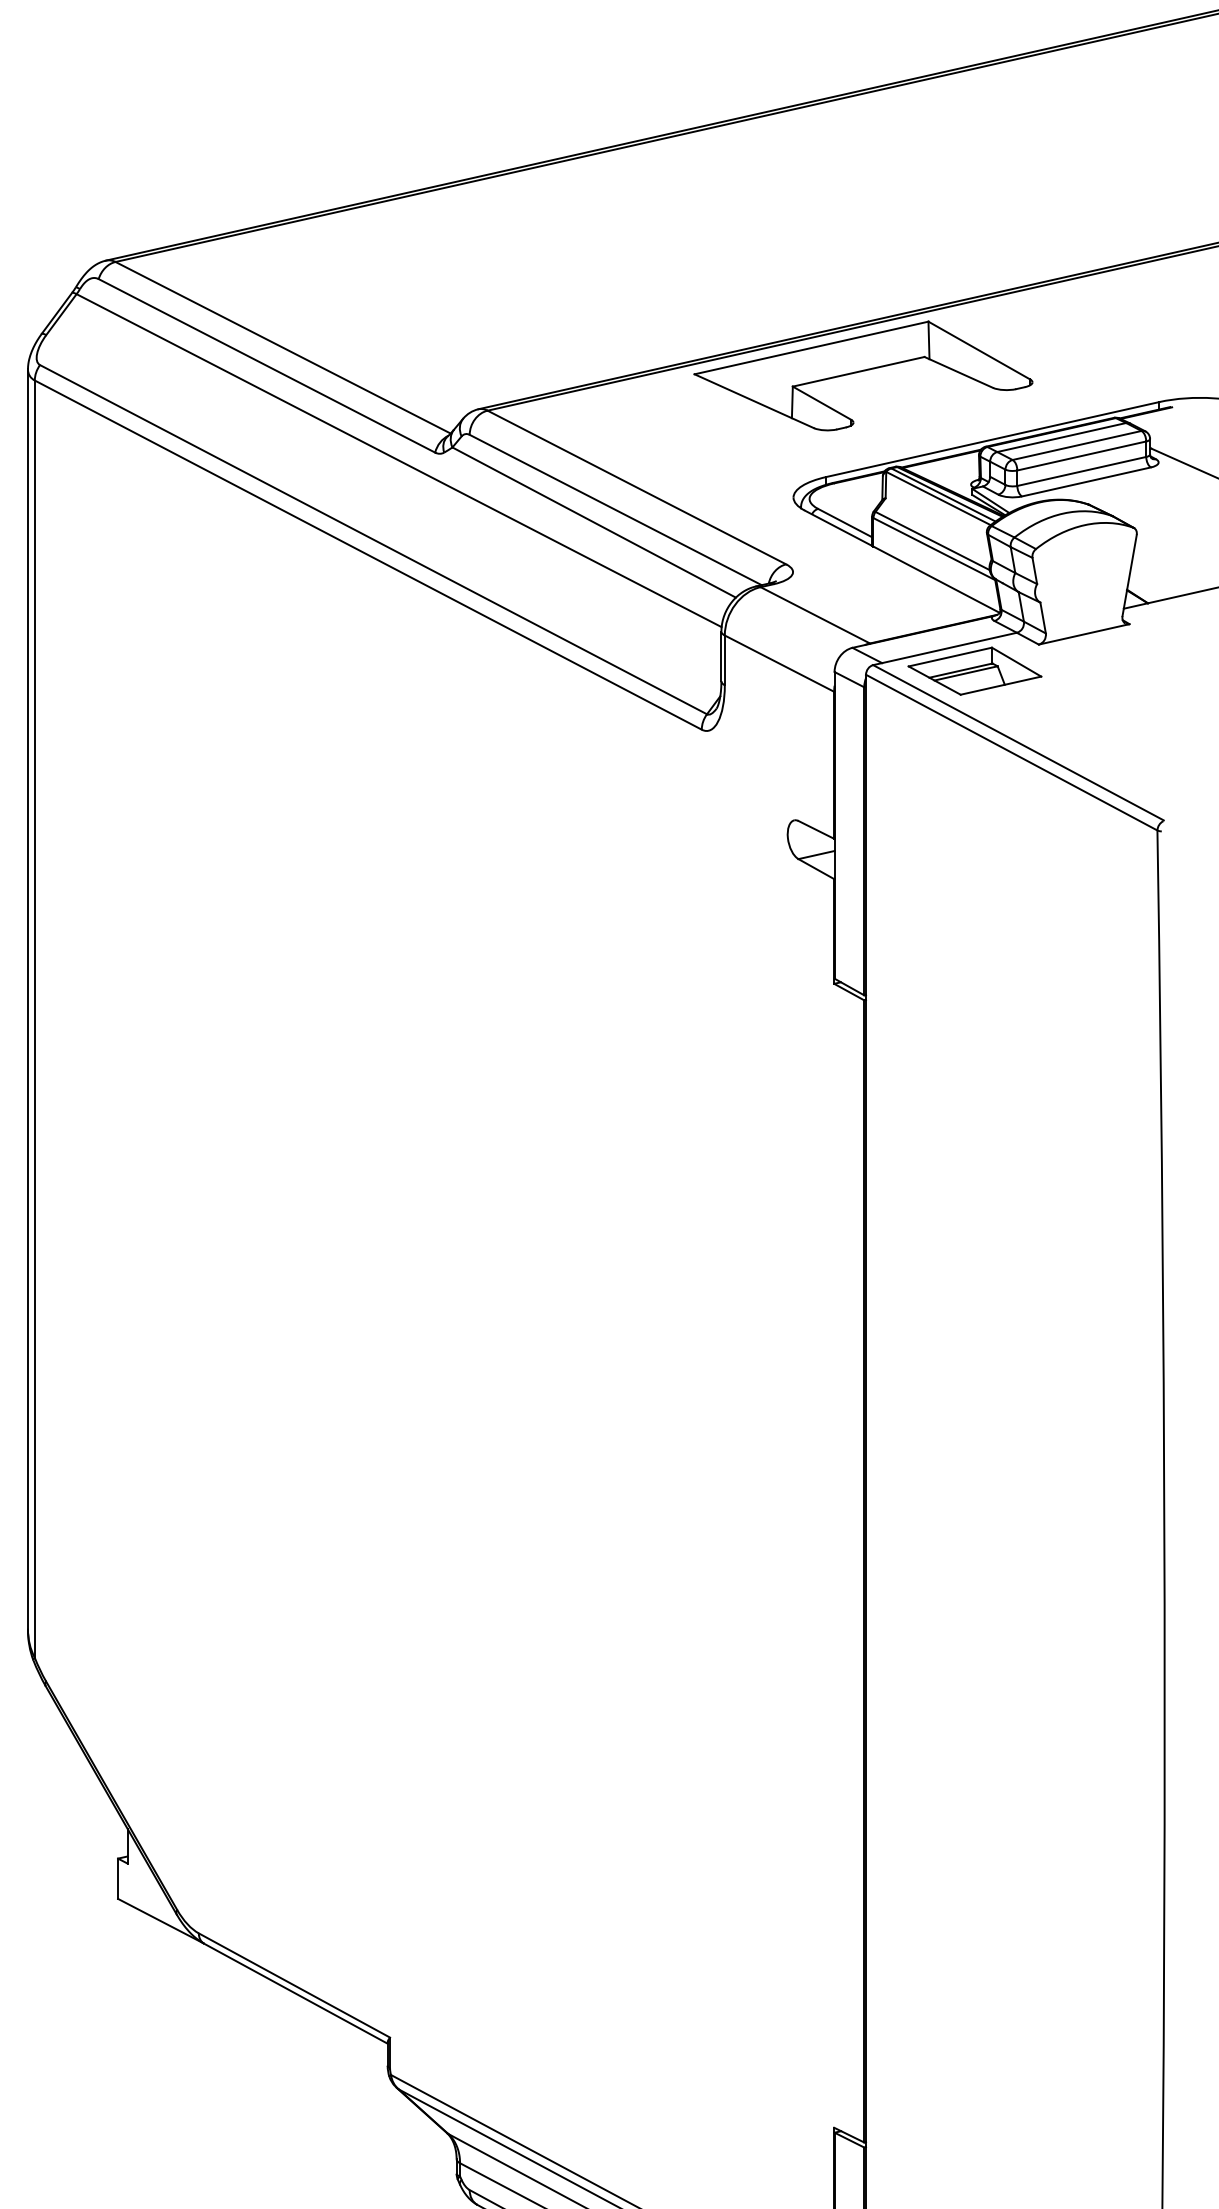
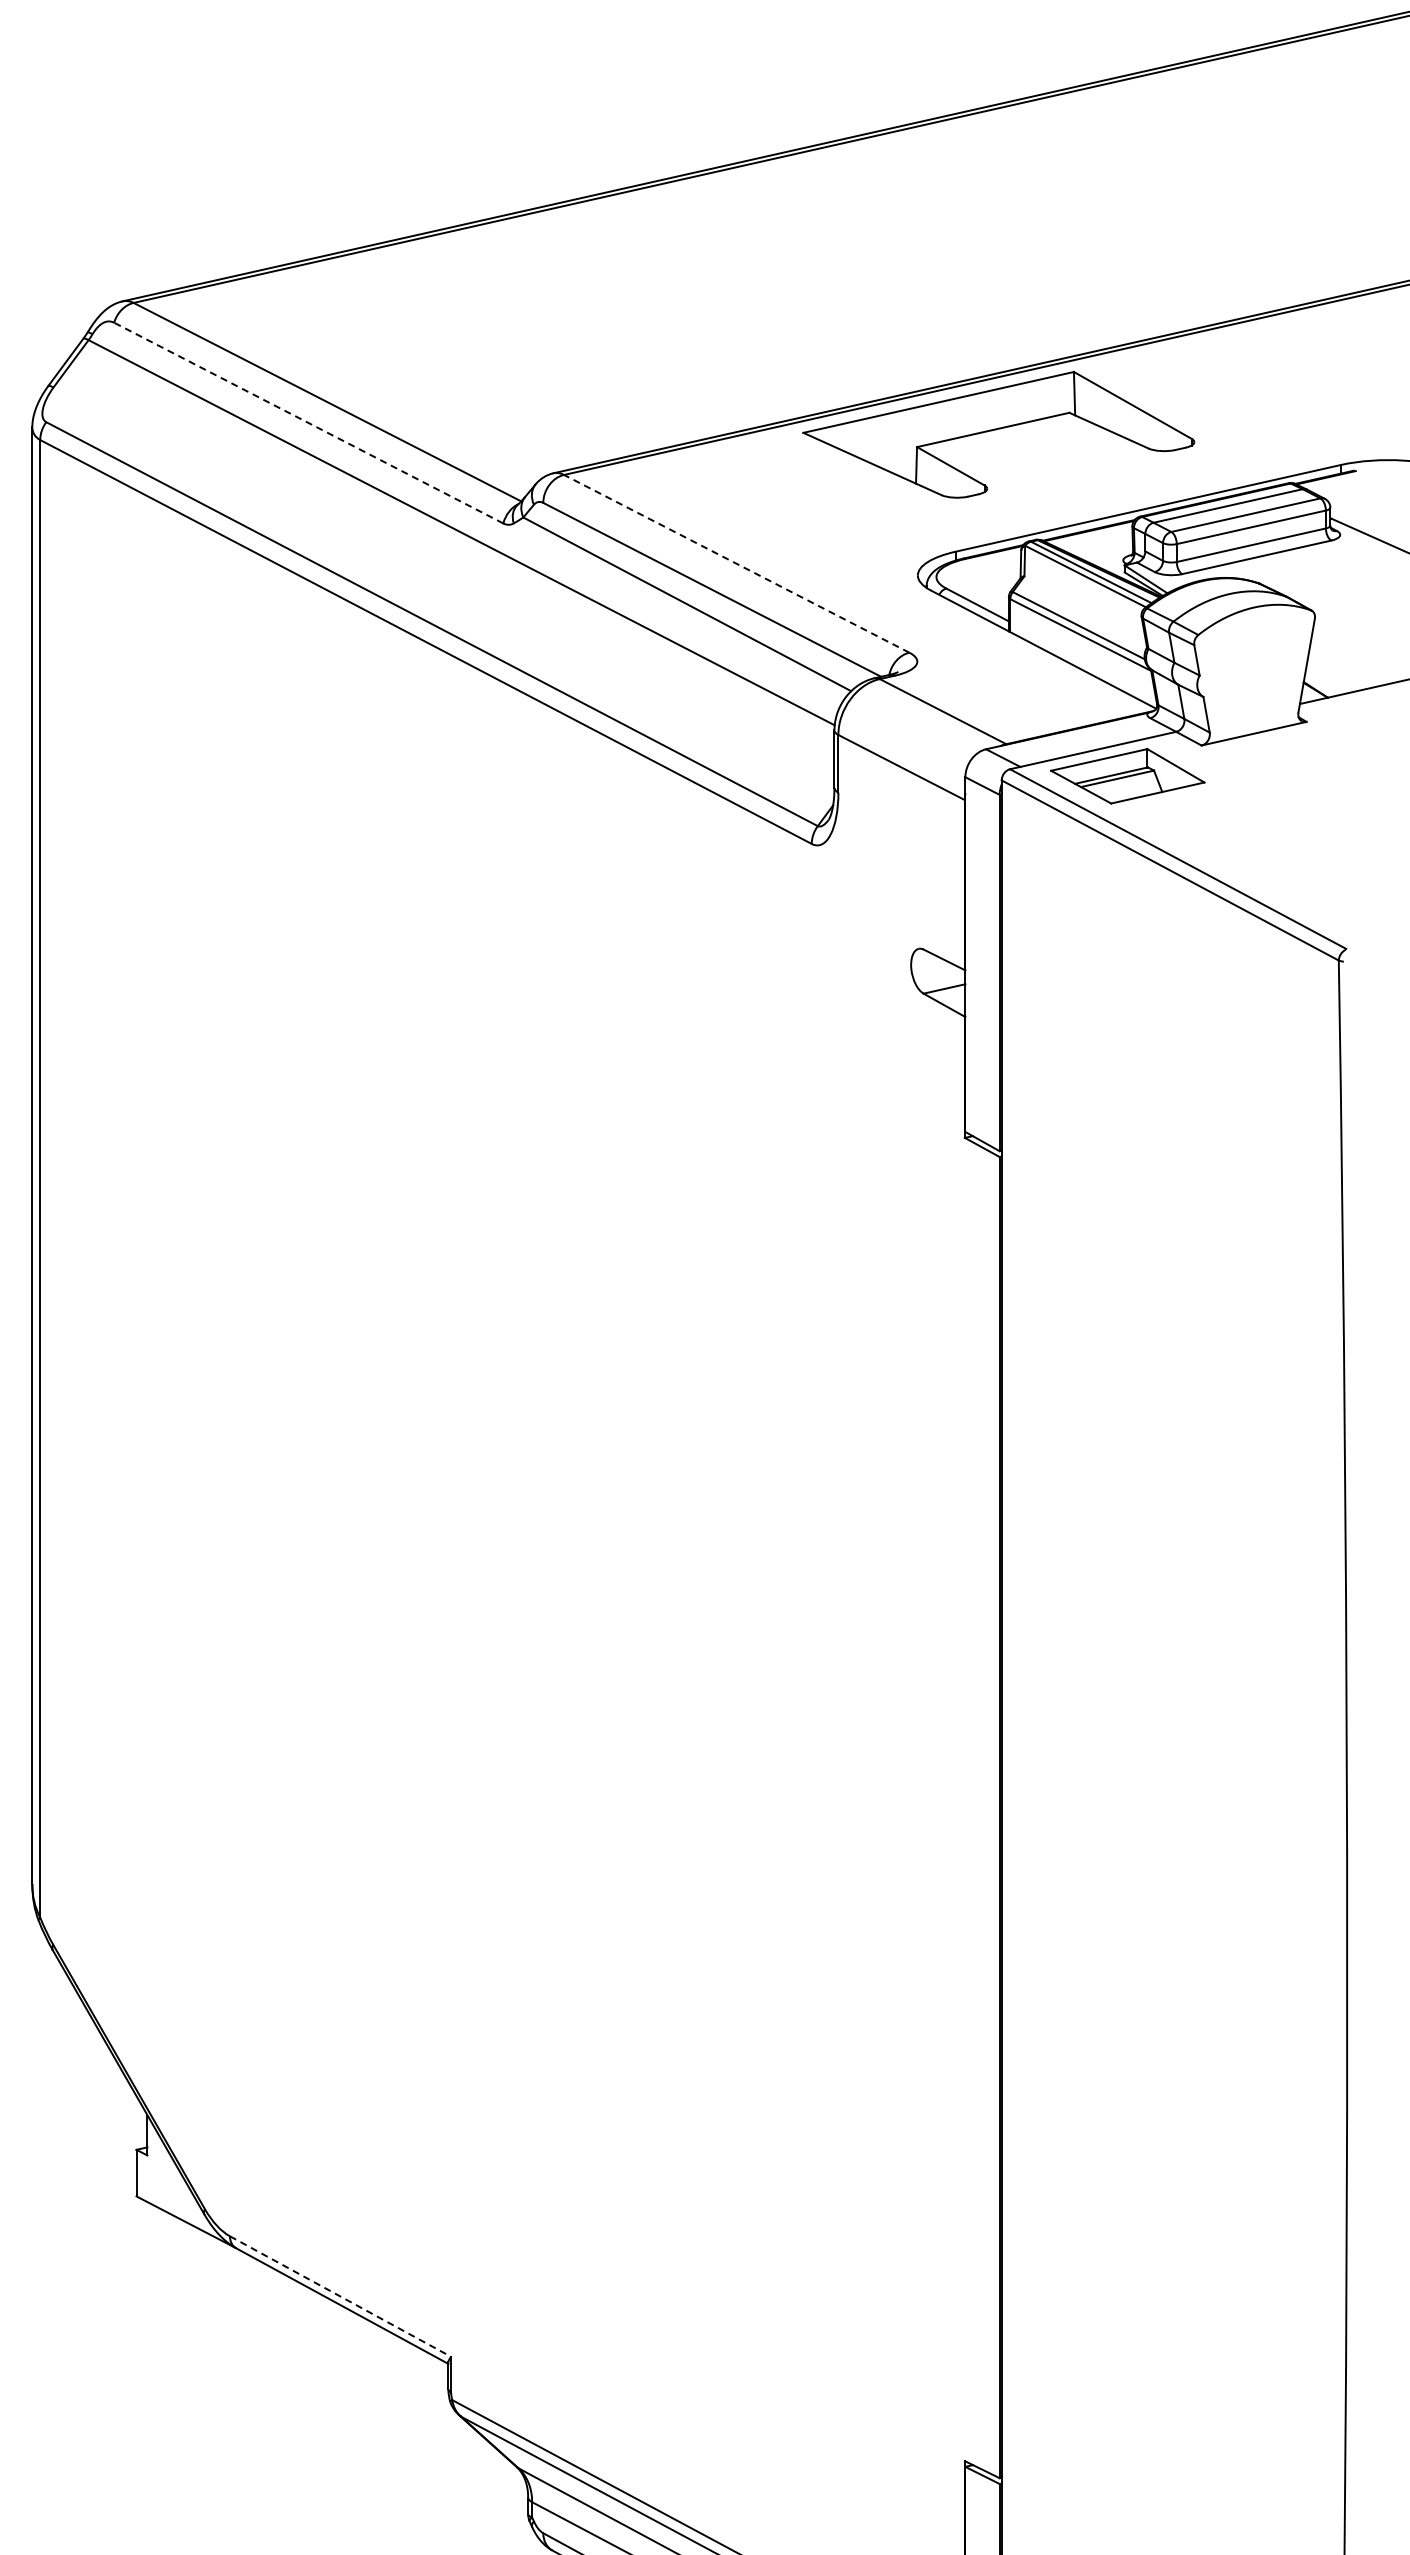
line: (266, 366) -> (308, 423), solid -> dashed
line: (636, 487) -> (736, 563), solid -> dashed
line: (294, 1985) -> (340, 2296), solid -> dashed

